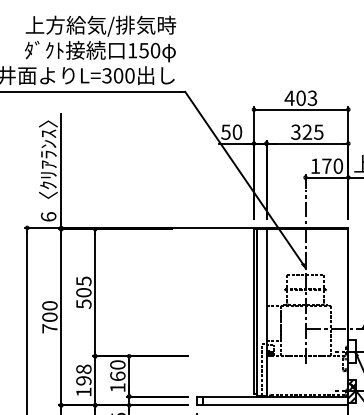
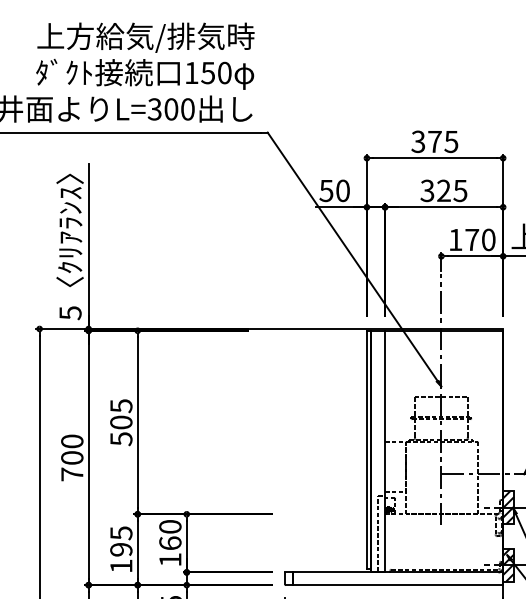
text: (300, 98) -> (434, 142), 403 -> 375
text: (48, 216) -> (70, 312), 6 -> 5
hatch: (351, 351) -> (507, 507), added
text: (83, 369) -> (120, 533), 198 -> 195

